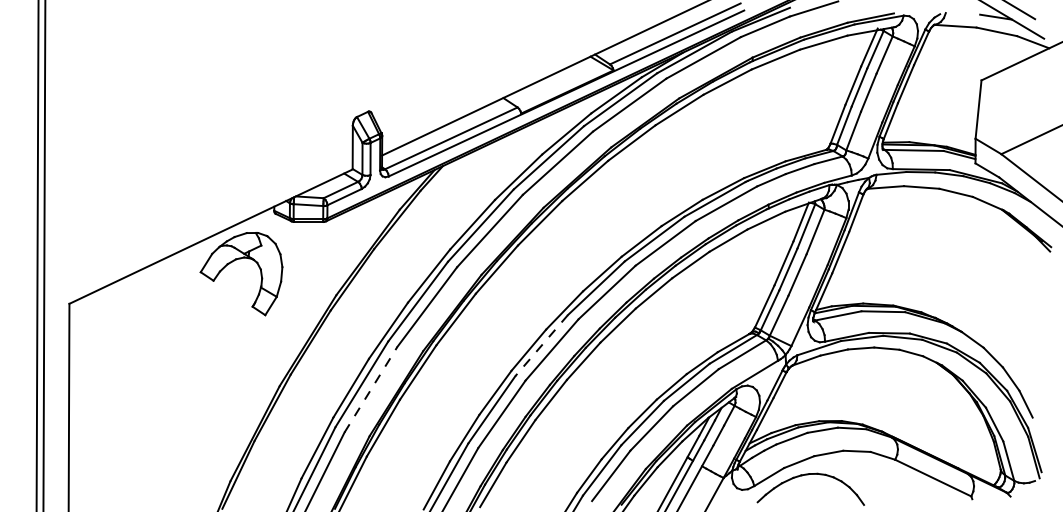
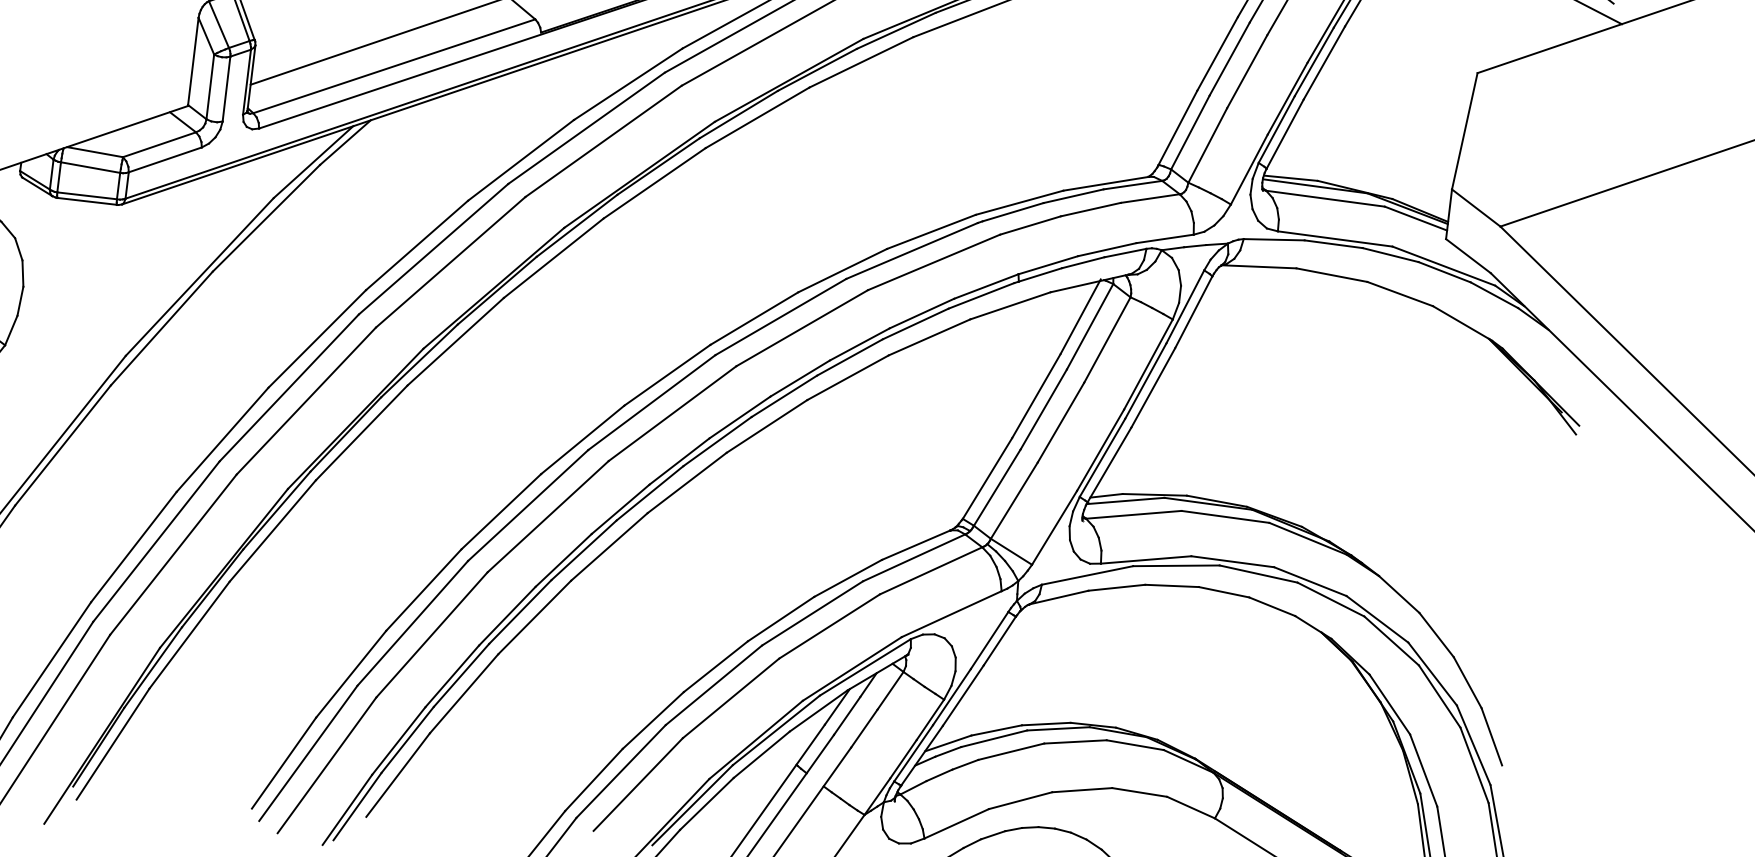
line: (541, 345) -> (527, 505), dashed -> solid
line: (371, 389) -> (174, 554), dashed -> solid

